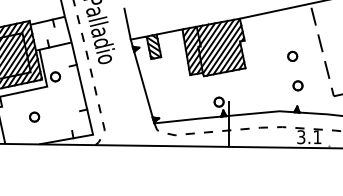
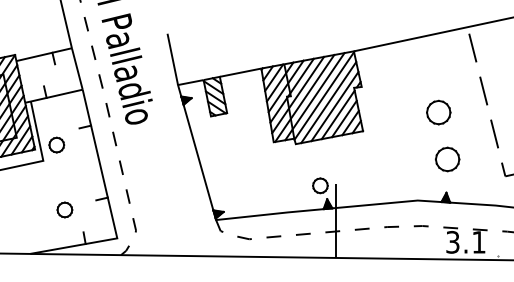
part: (292, 55) -> (438, 110), size x1.6
part: (297, 85) -> (446, 158), size x1.6
part: (34, 116) -> (64, 208), moved

